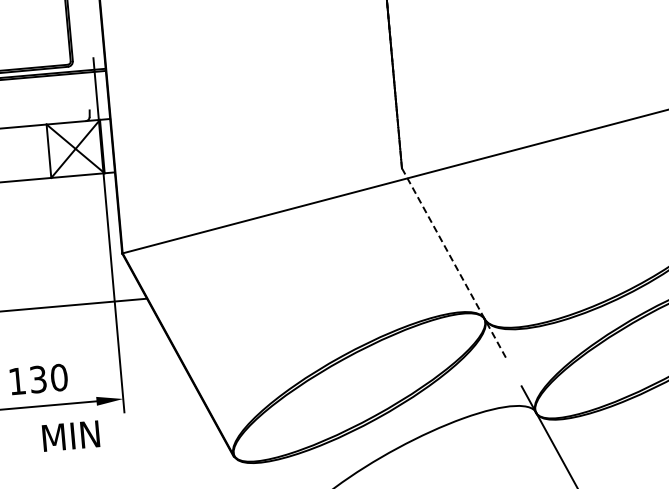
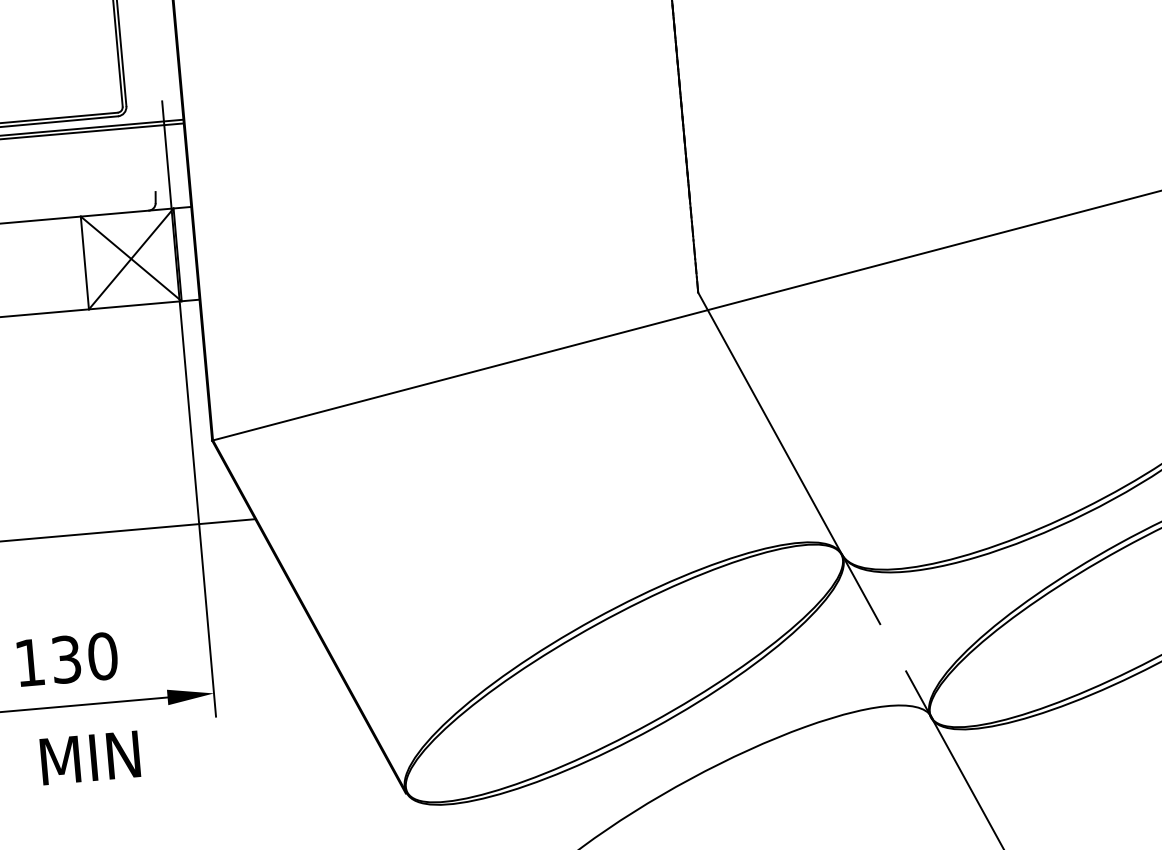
line: (454, 263) -> (789, 458), dashed -> solid
text: (70, 435) -> (89, 756), moved

